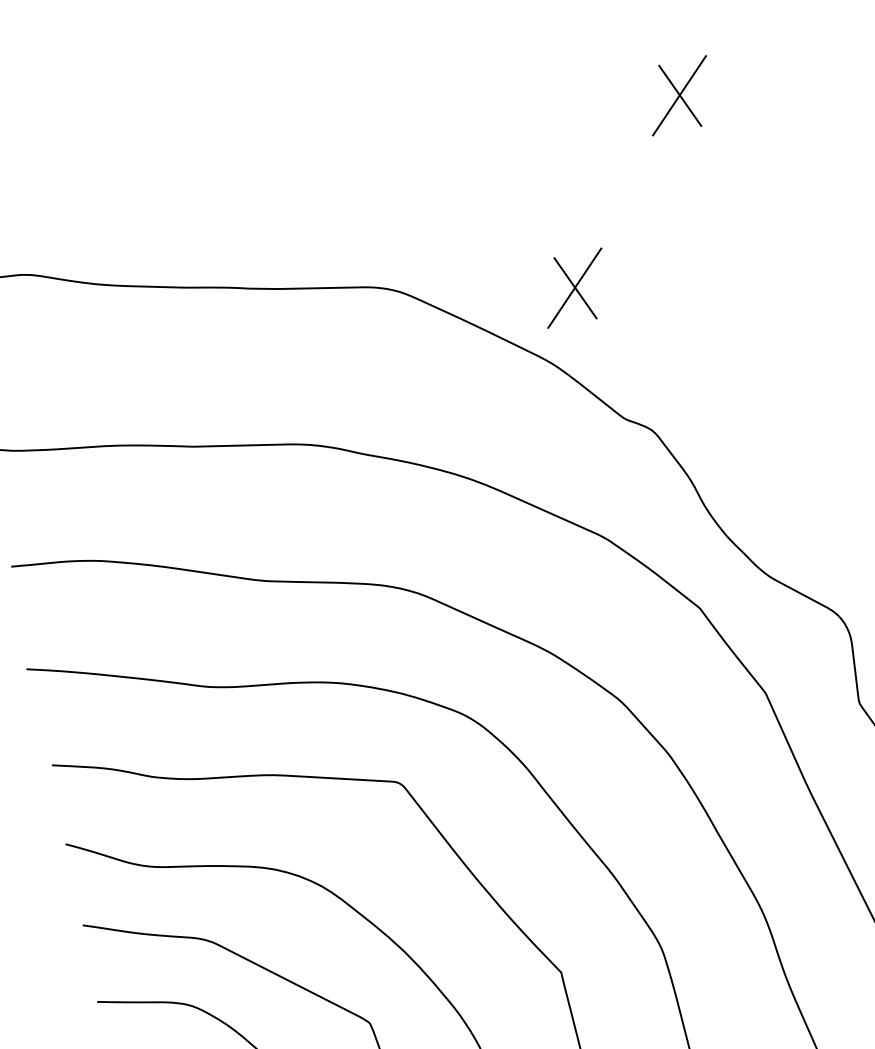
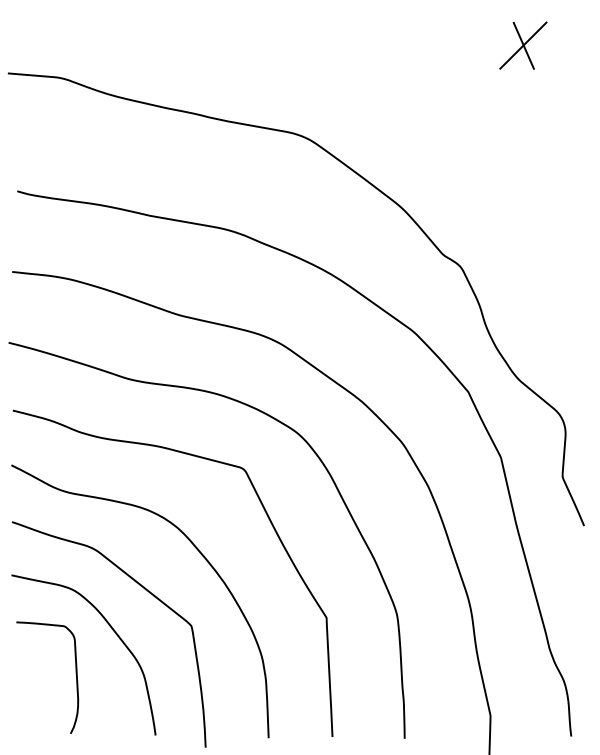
part: (574, 287) -> (427, 160), removed

